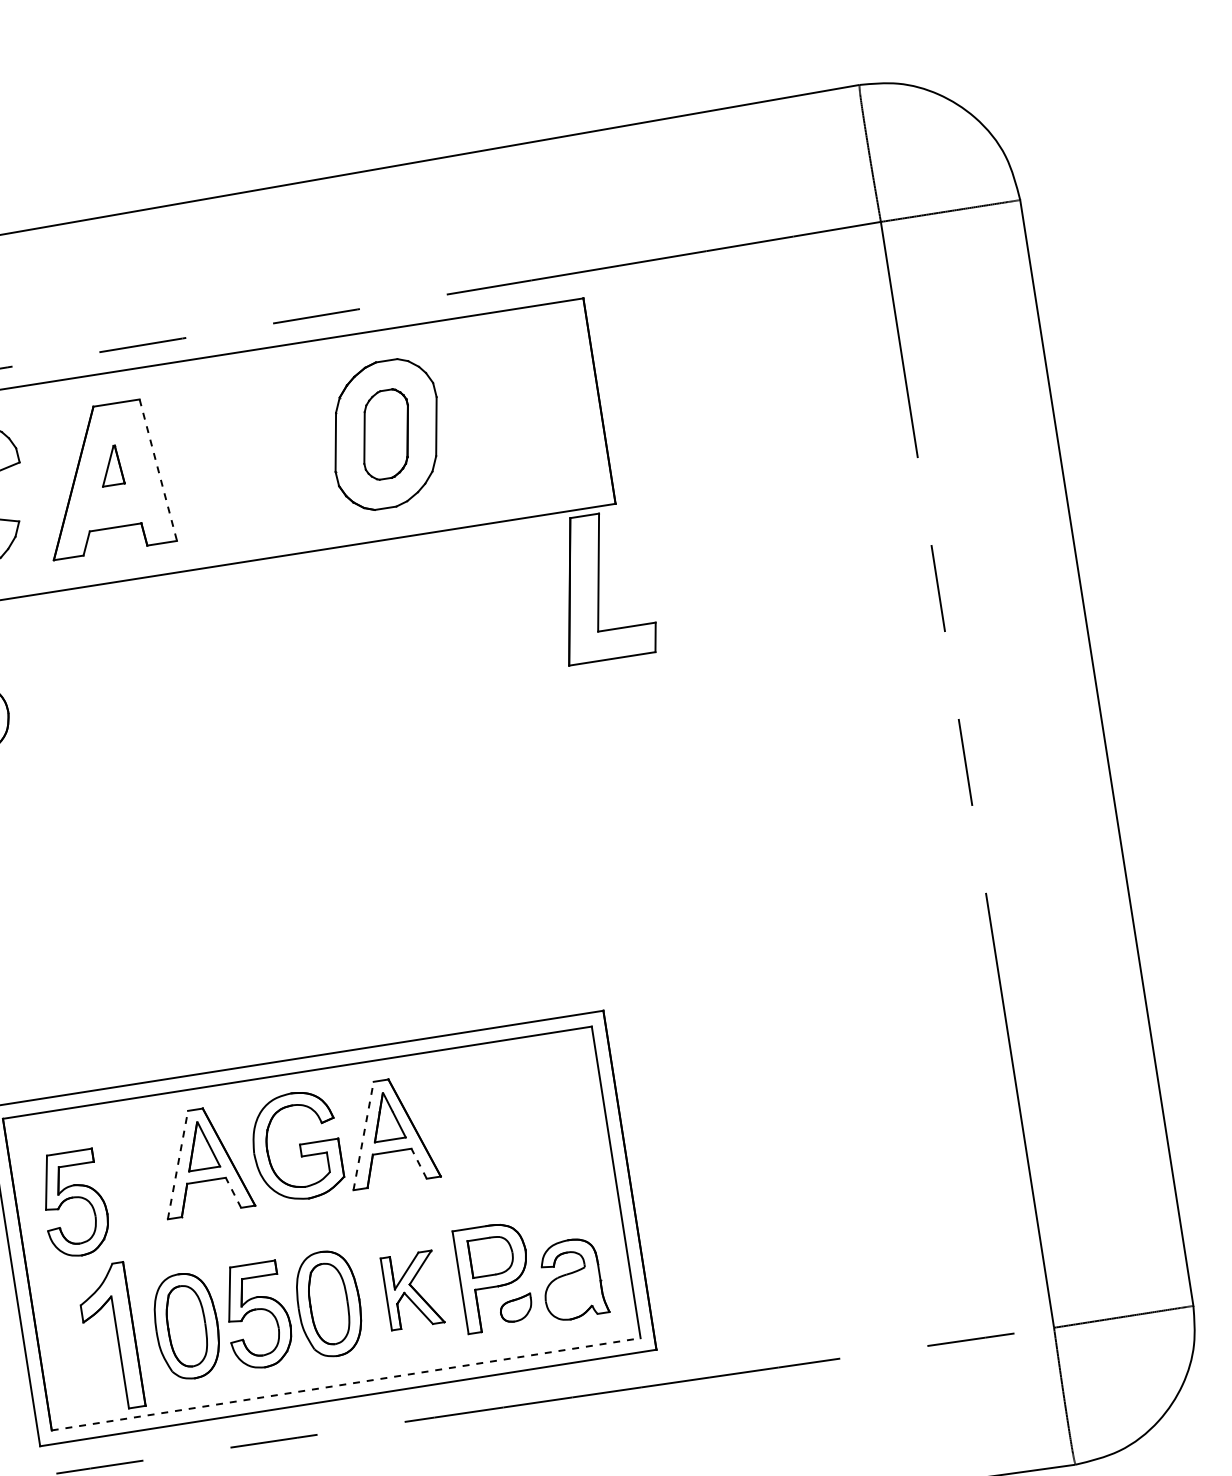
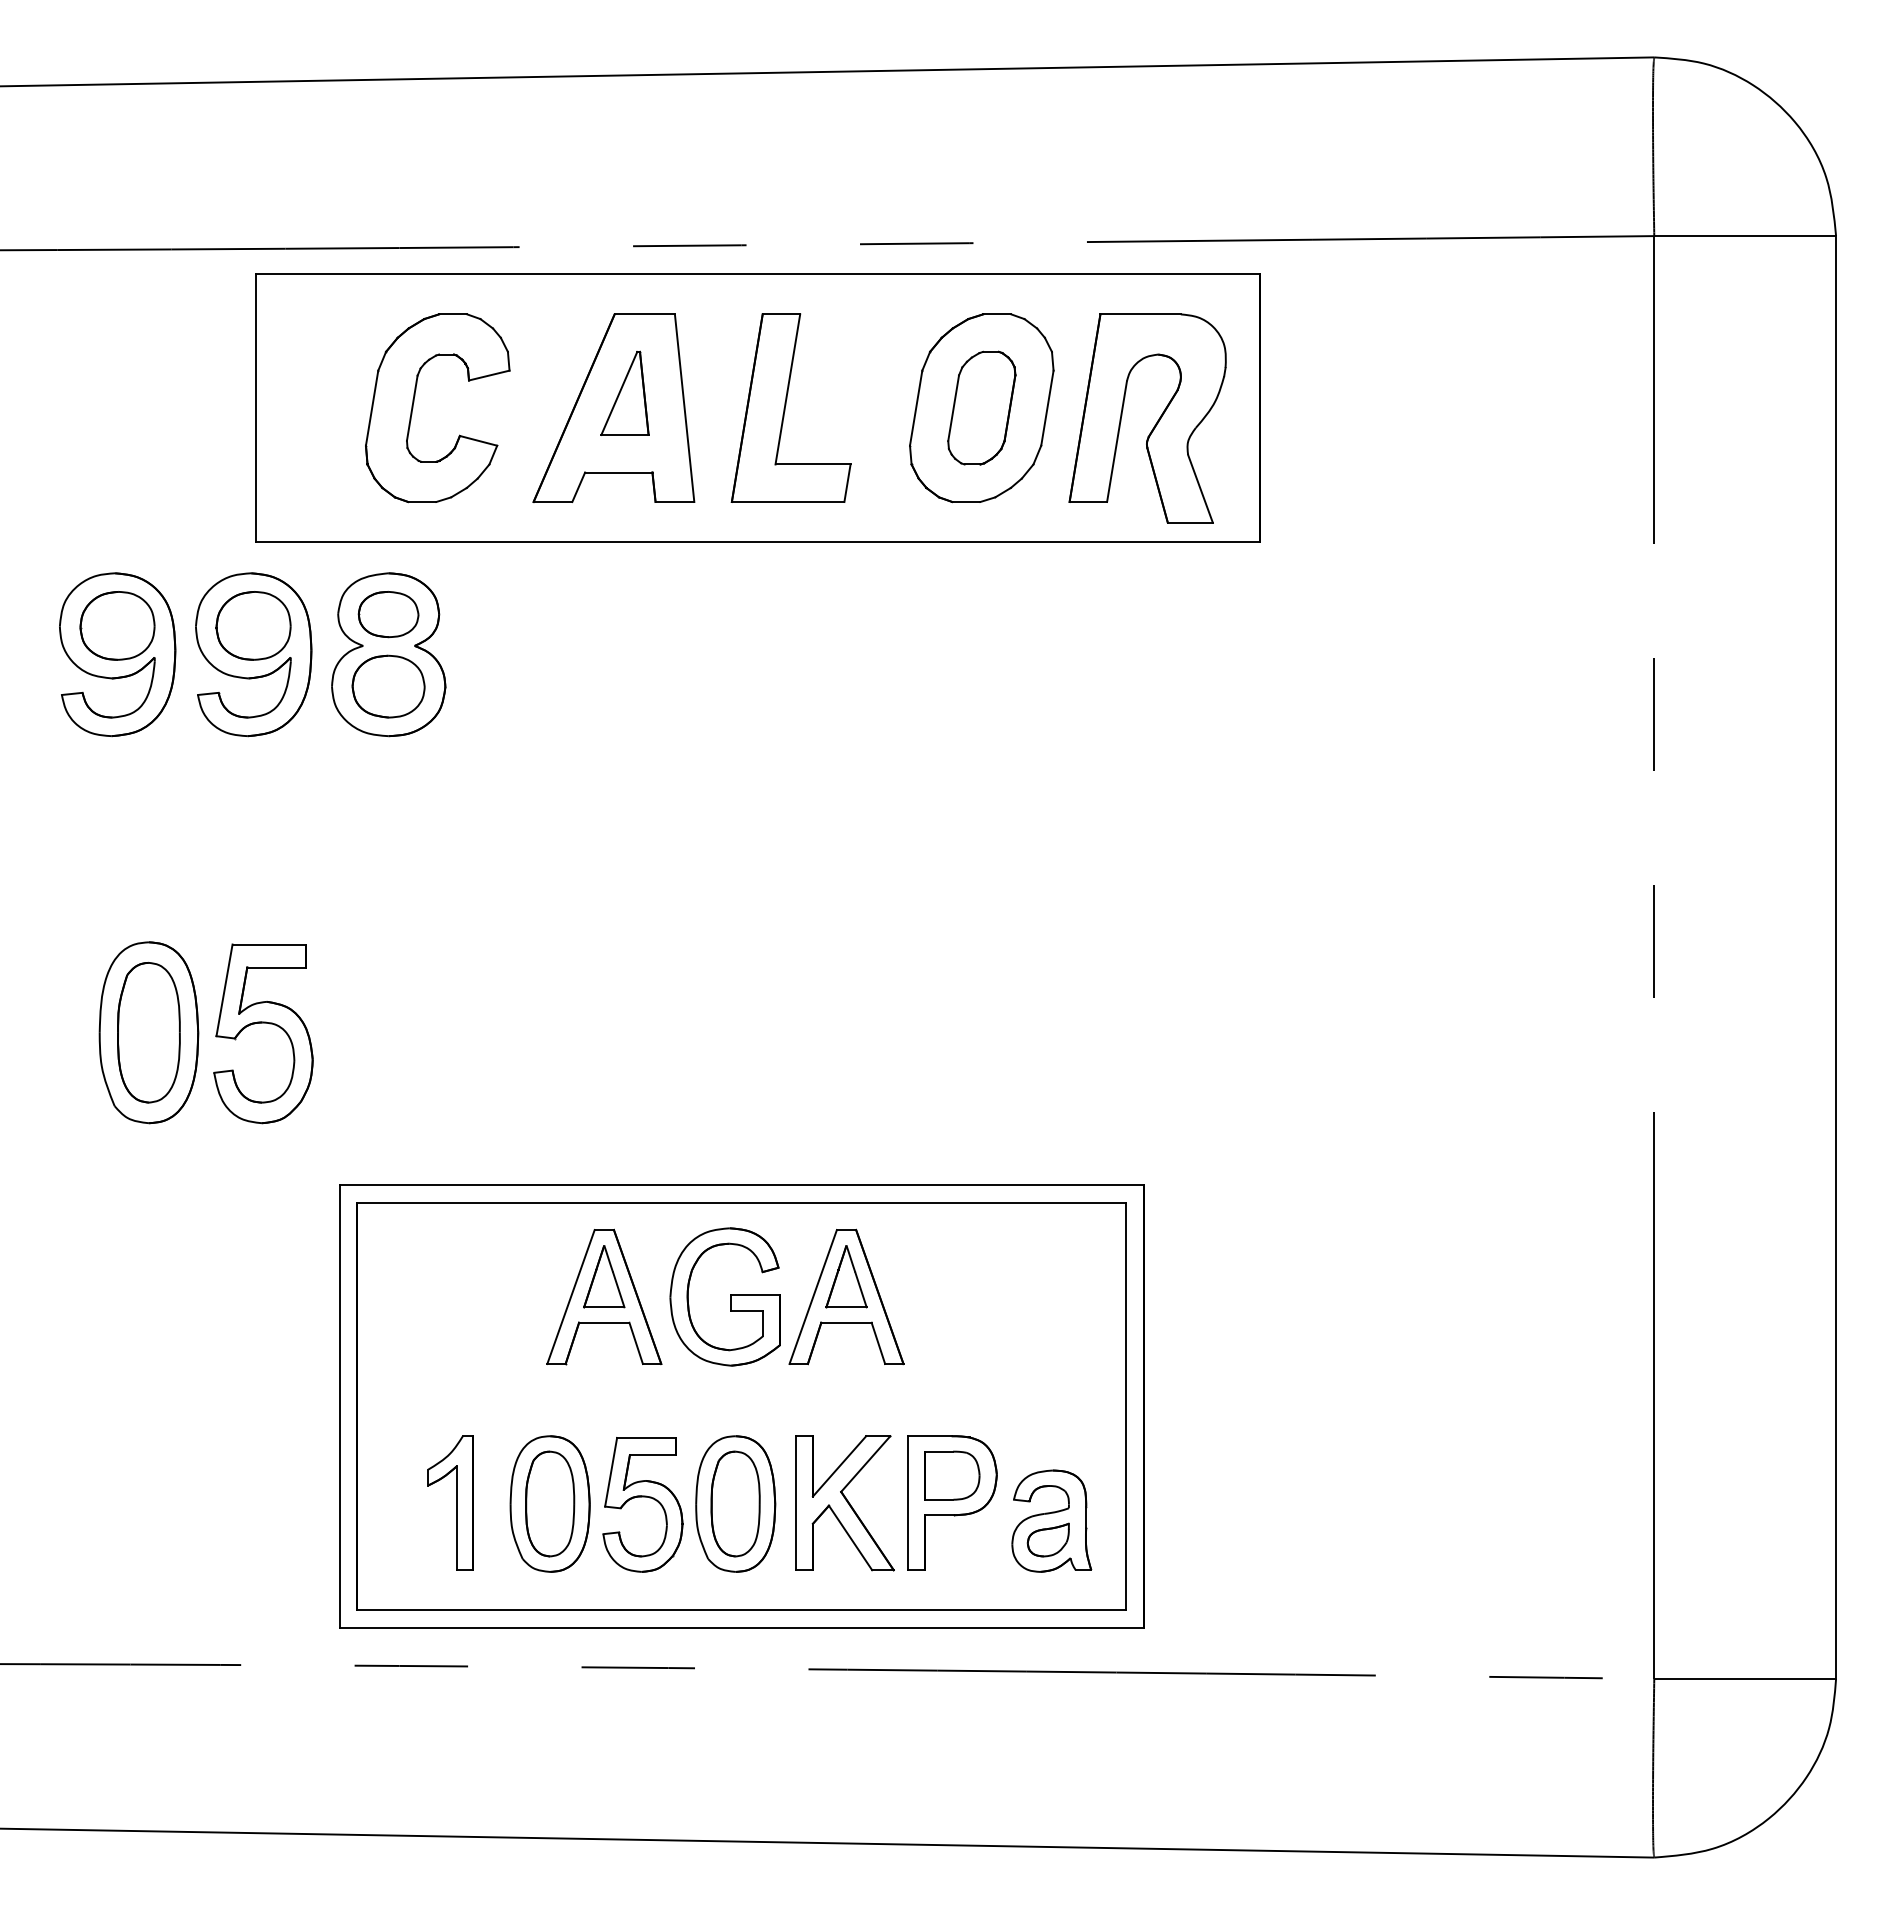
part: (521, 425) -> (1155, 423), added
part: (110, 465) -> (624, 392), size x1.67
line: (158, 470) -> (684, 408), dashed -> solid
part: (602, 586) -> (790, 407), moved
line: (363, 1135) -> (813, 1296), dashed -> solid
line: (419, 1163) -> (878, 1343), dashed -> solid
line: (178, 1164) -> (571, 1296), dashed -> solid
line: (233, 1192) -> (636, 1343), dashed -> solid
part: (73, 1198) -> (431, 1318), removed
part: (412, 1290) -> (844, 1503), size x1.43
part: (515, 1308) -> (1047, 1539), moved
part: (110, 1337) -> (450, 1502), size x0.71
line: (346, 1384) -> (742, 1609), dashed -> solid

